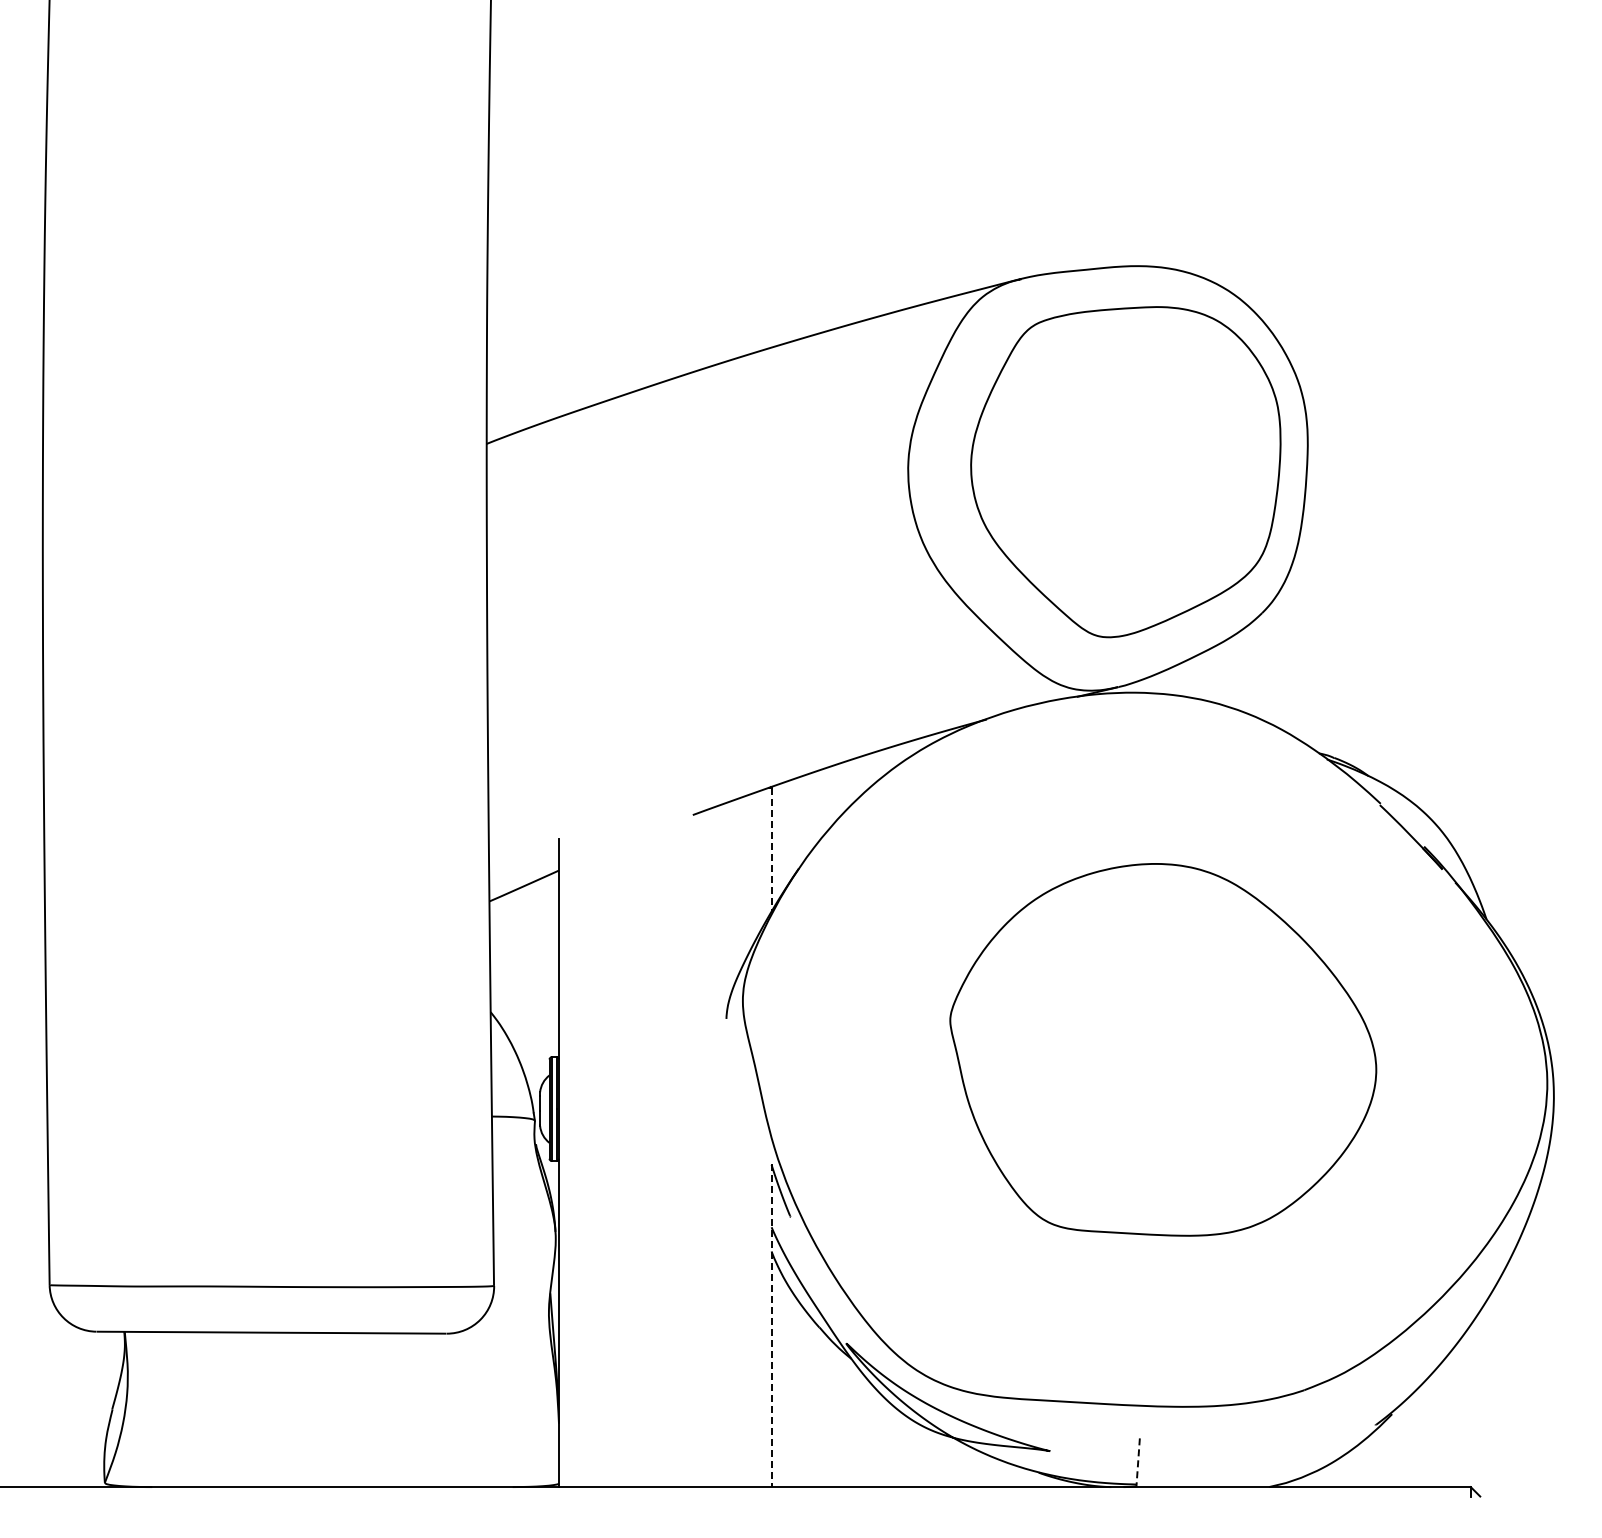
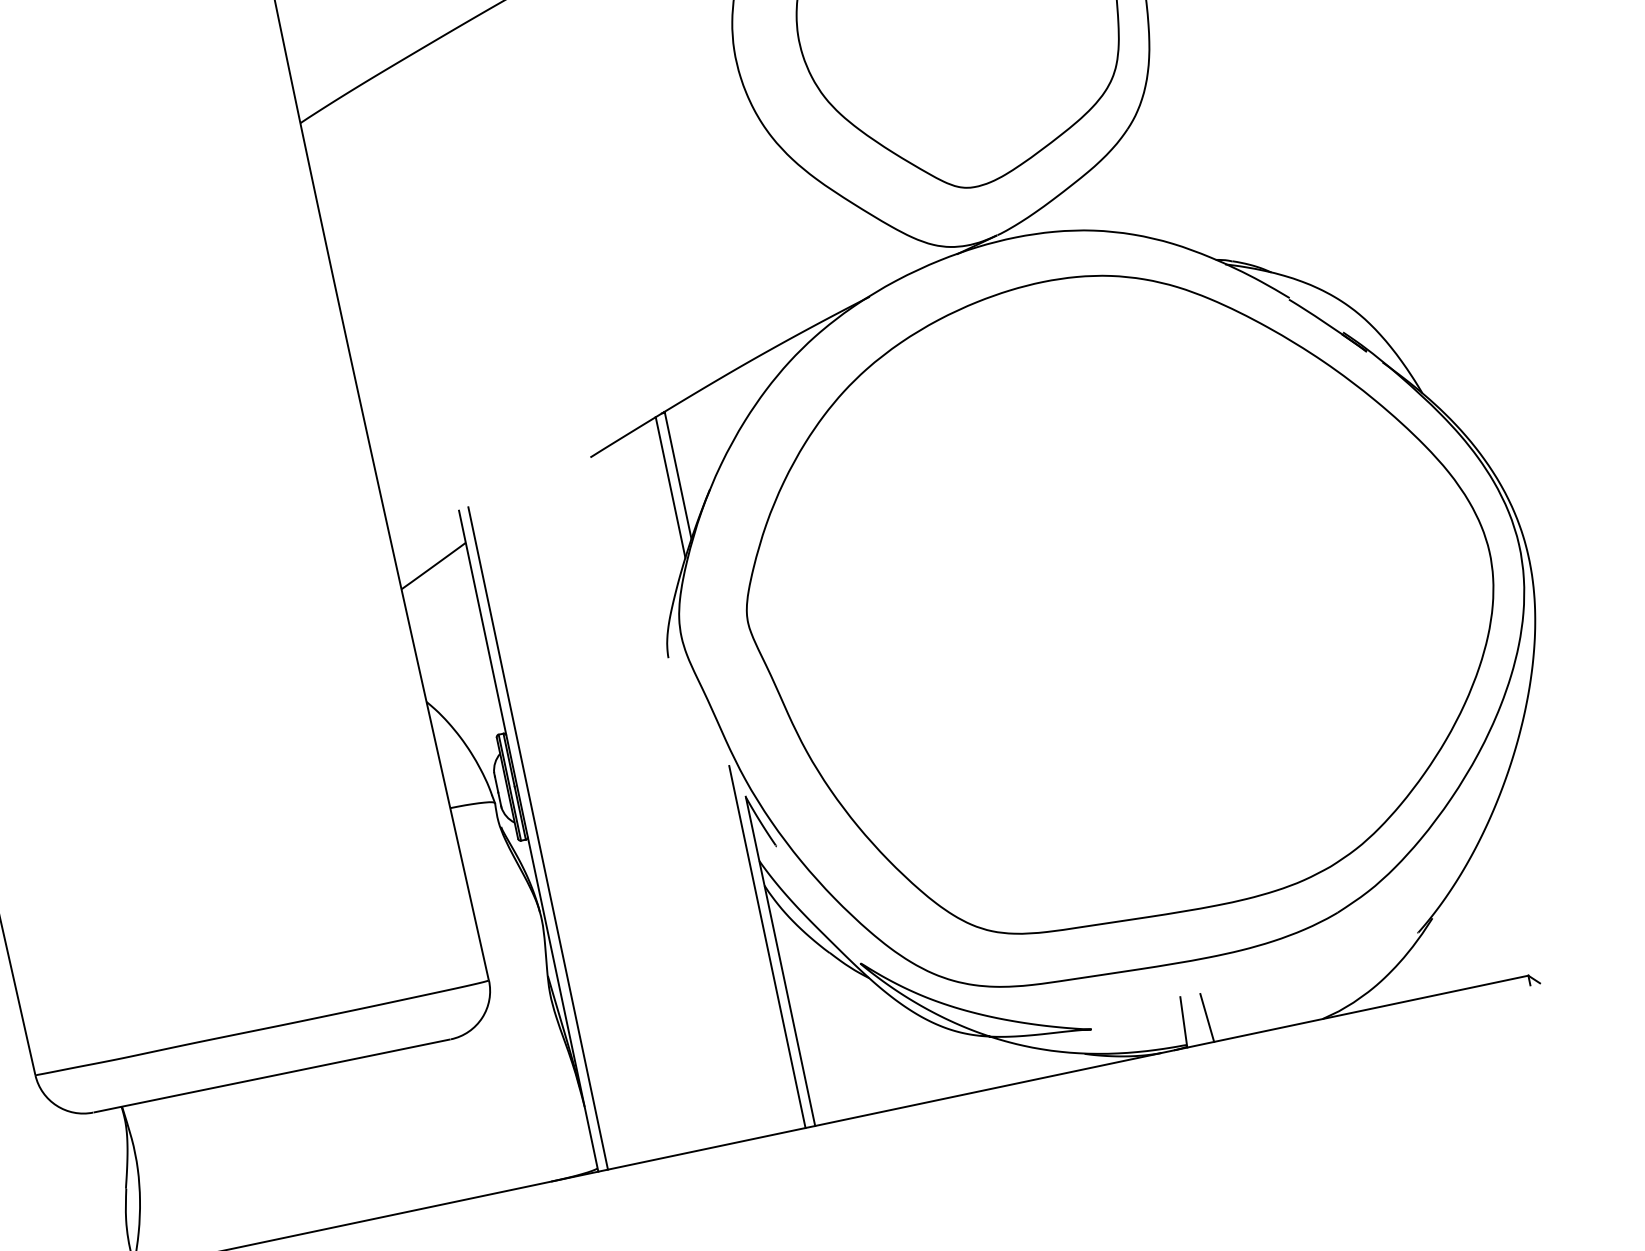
line: (771, 849) -> (678, 475), dashed -> solid
line: (762, 859) -> (671, 487), added
part: (1163, 1049) -> (1120, 595), size x1.67
line: (568, 1162) -> (538, 838), added
line: (762, 1309) -> (767, 946), added
line: (771, 1326) -> (780, 962), dashed -> solid
line: (1138, 1463) -> (1184, 1023), dashed -> solid
line: (1160, 1463) -> (1206, 1018), added

